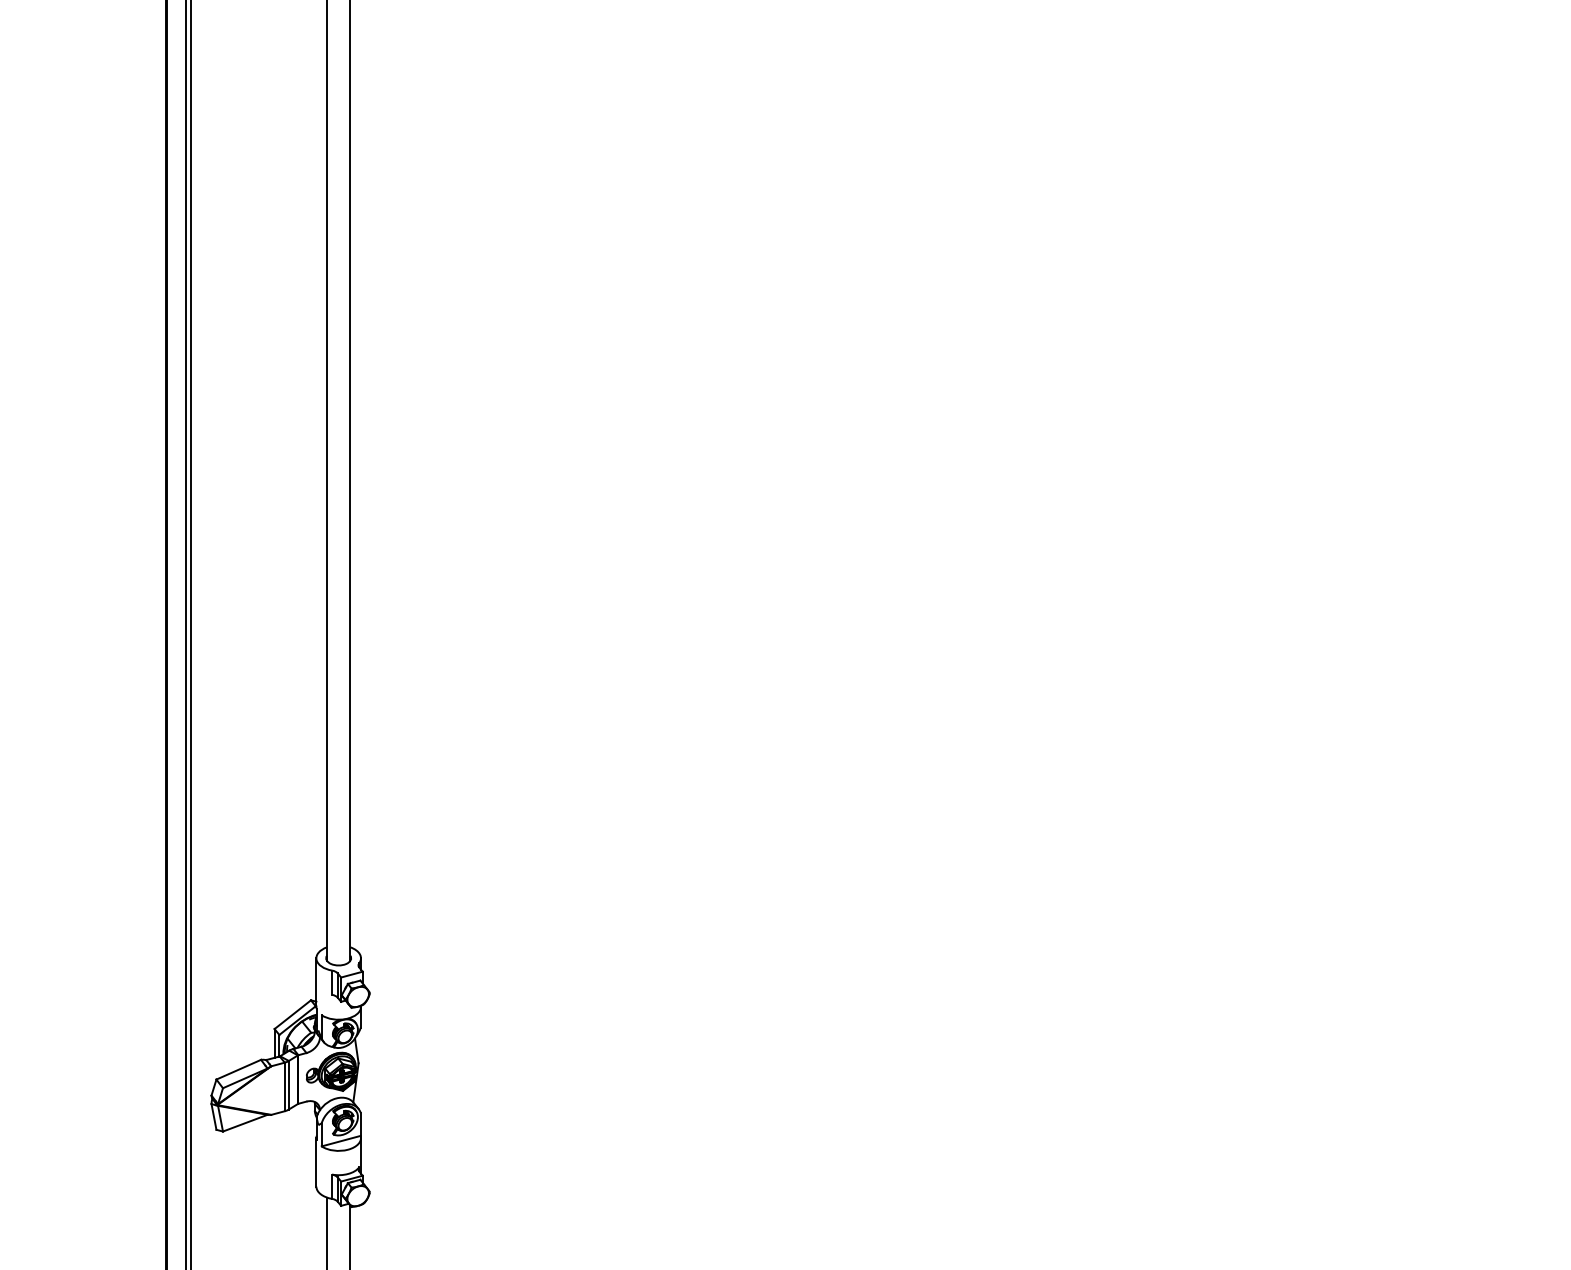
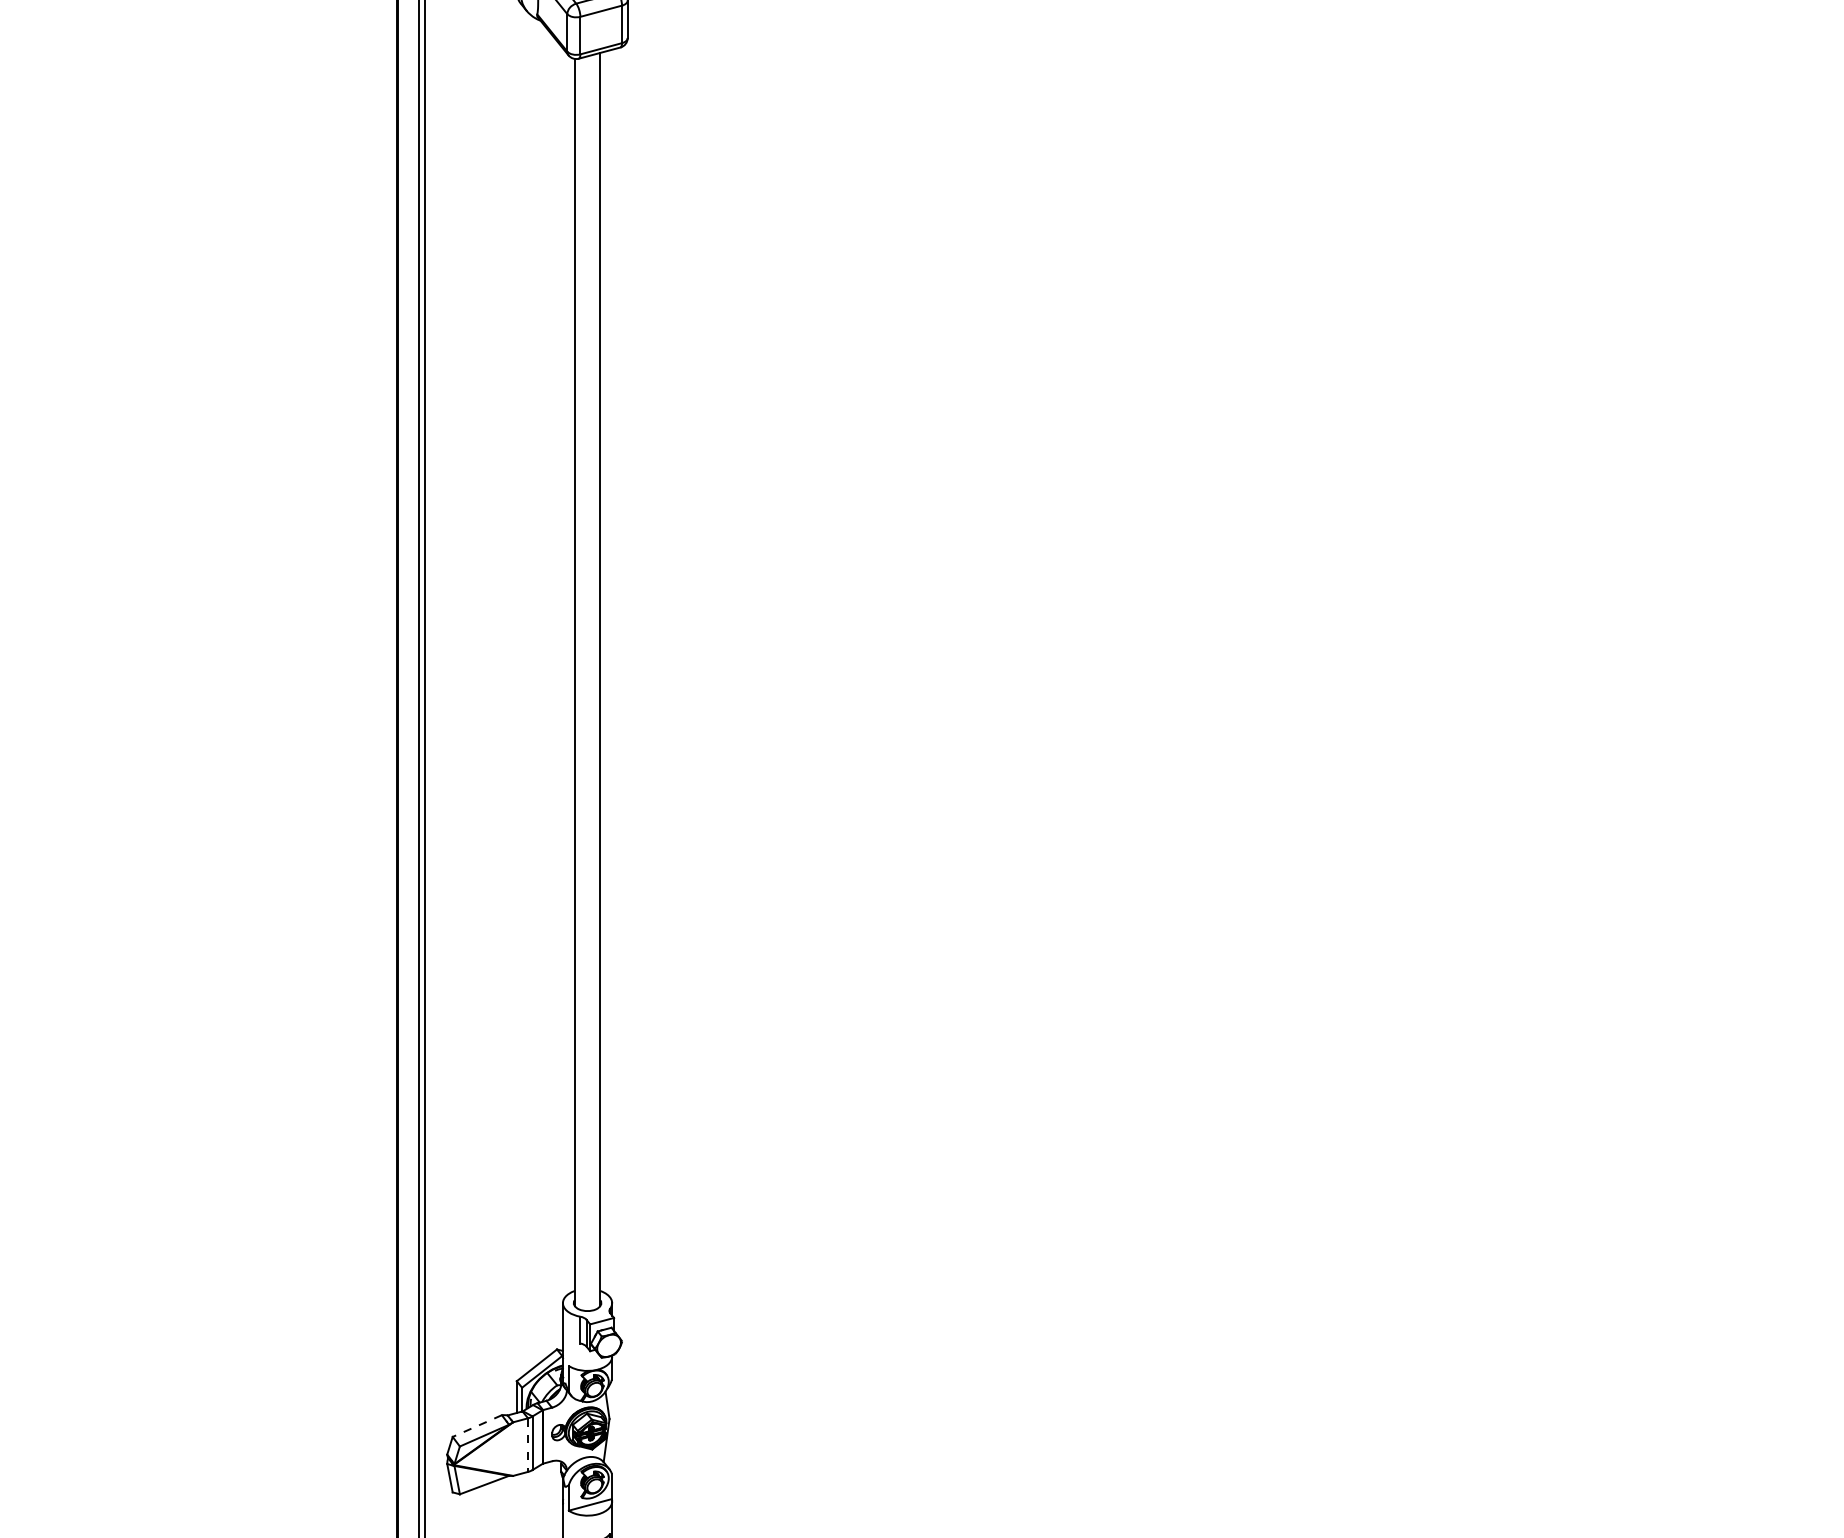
line: (238, 1070) -> (477, 1426), solid -> dashed
line: (285, 1087) -> (528, 1445), solid -> dashed

